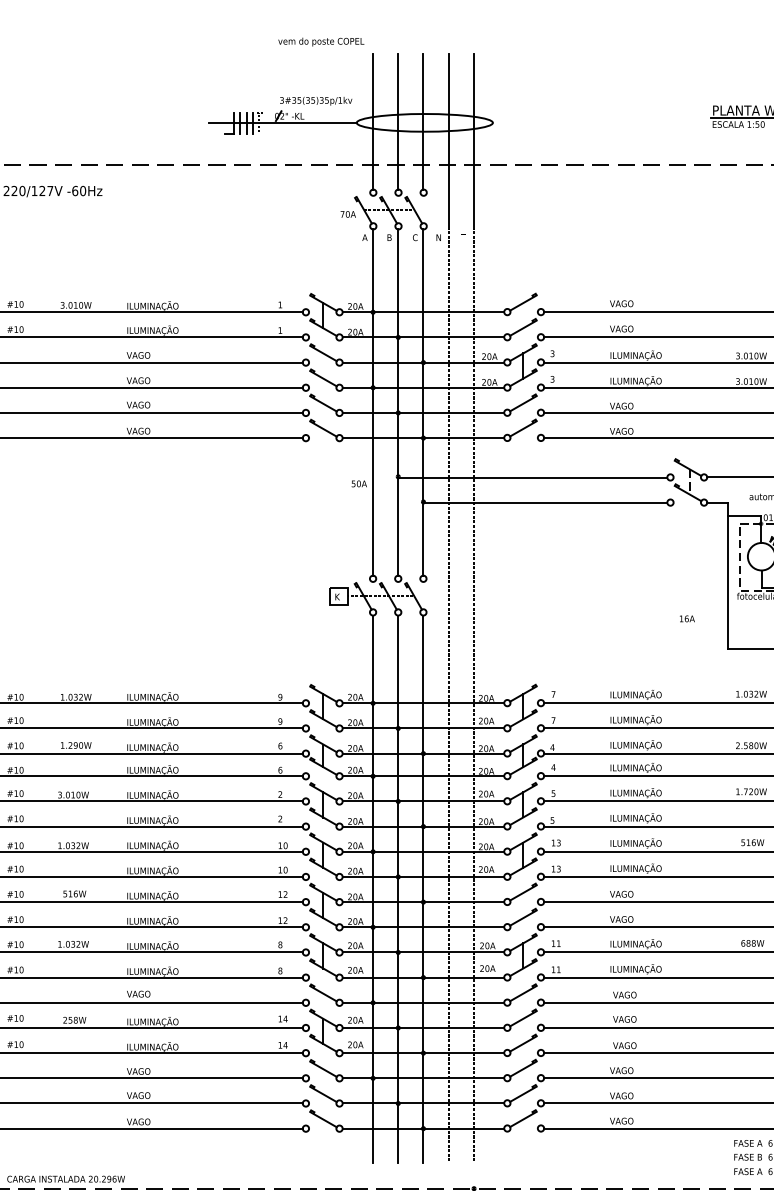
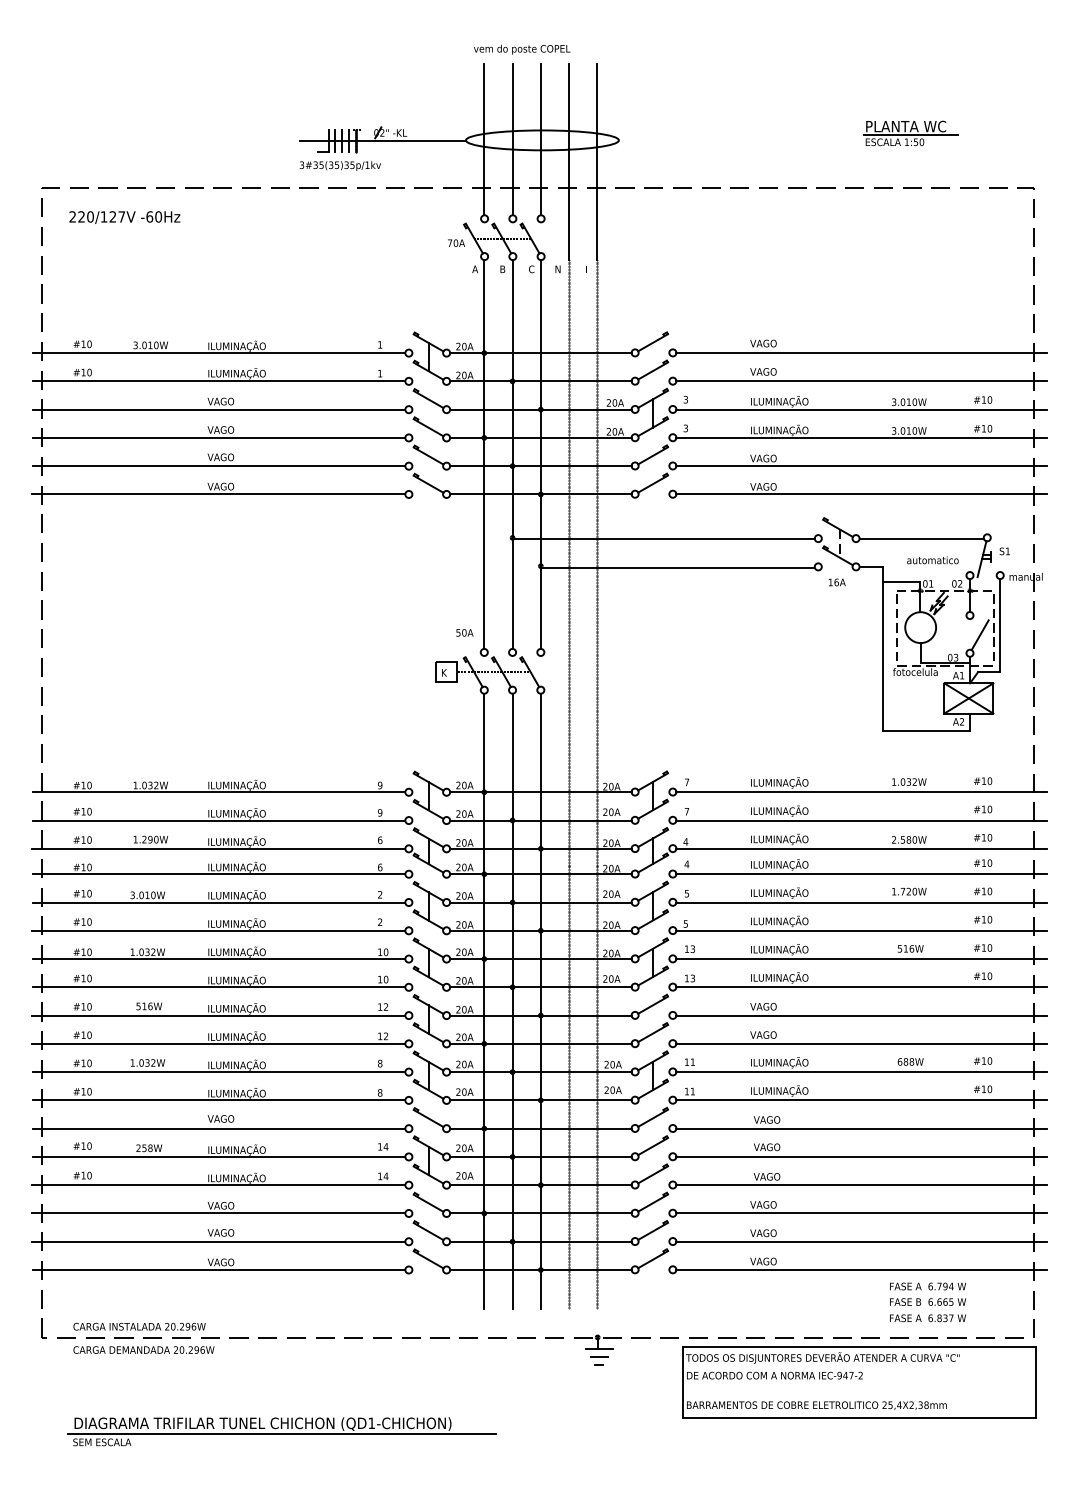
text: (321, 41) -> (522, 49), moved
text: (315, 100) -> (339, 165), moved
text: (359, 483) -> (464, 632), moved
text: (686, 618) -> (836, 582), moved

